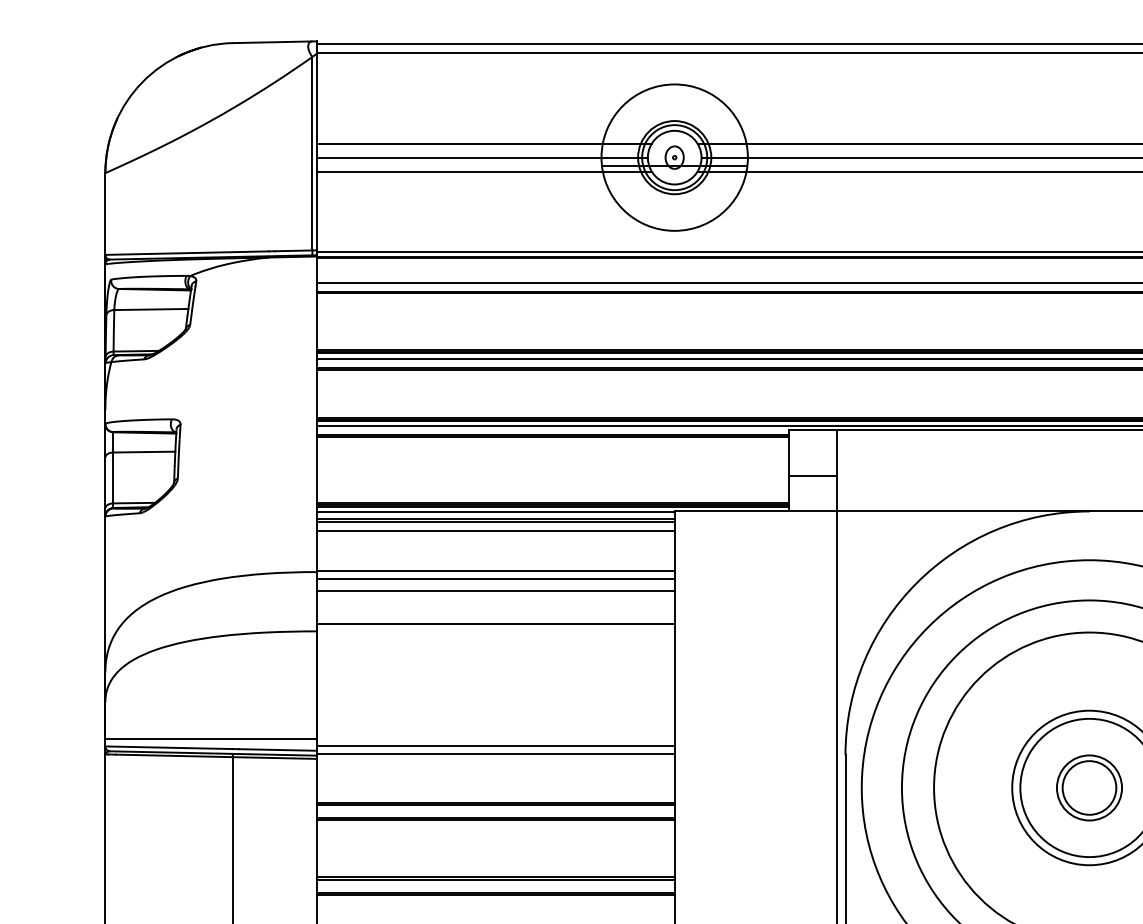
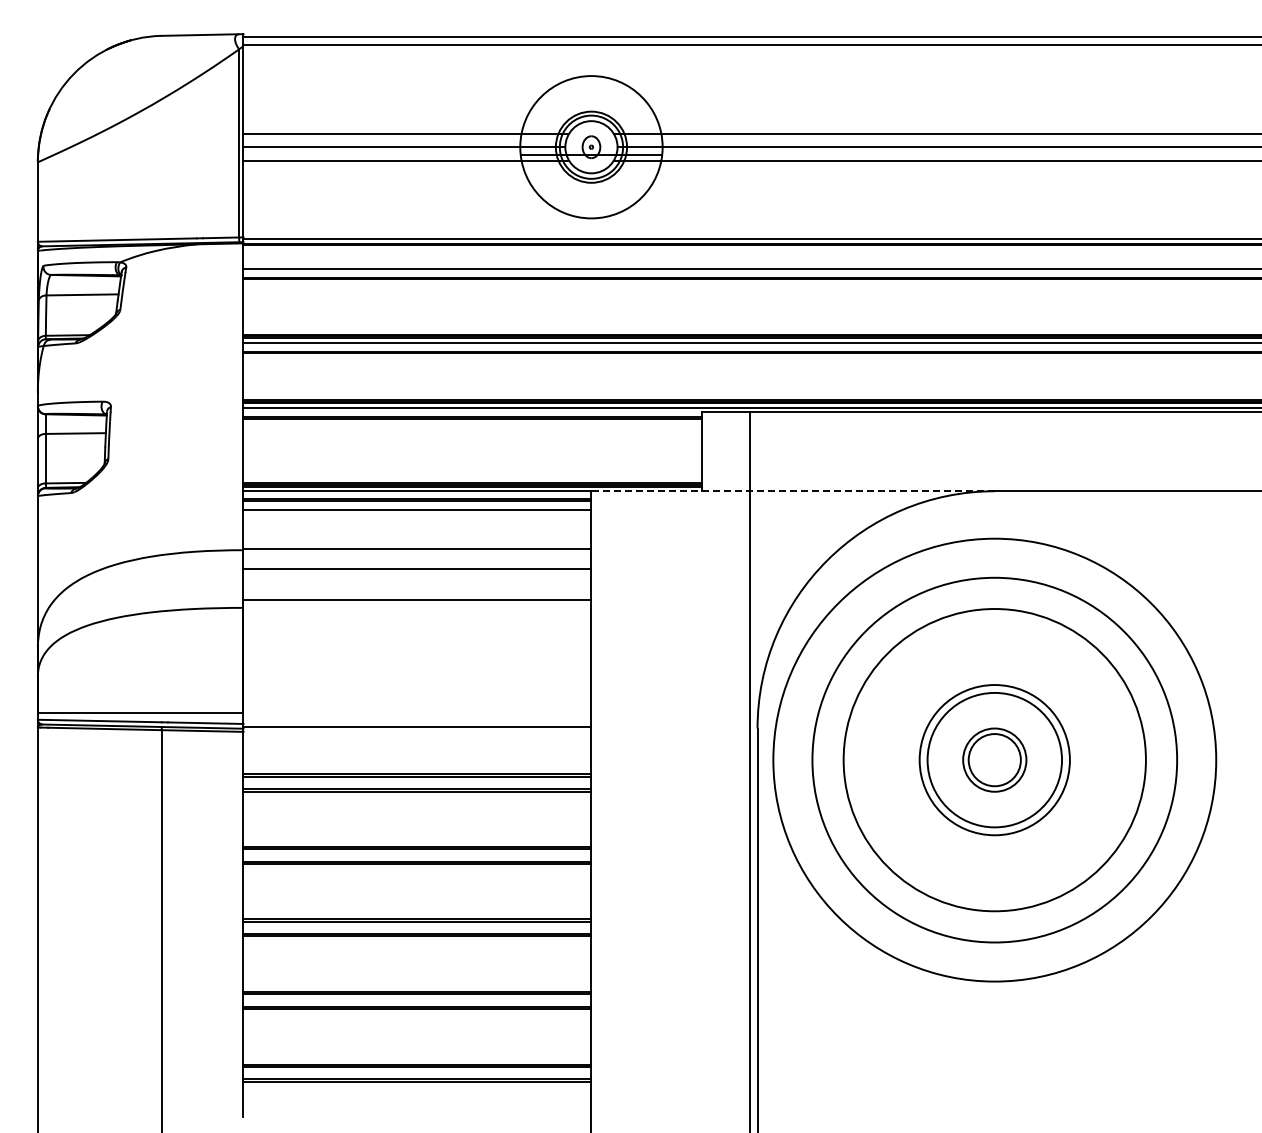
line: (812, 475) -> (725, 456), removed
line: (882, 511) -> (793, 491), solid -> dashed
line: (495, 579) -> (417, 557), removed
line: (495, 746) -> (417, 719), removed

